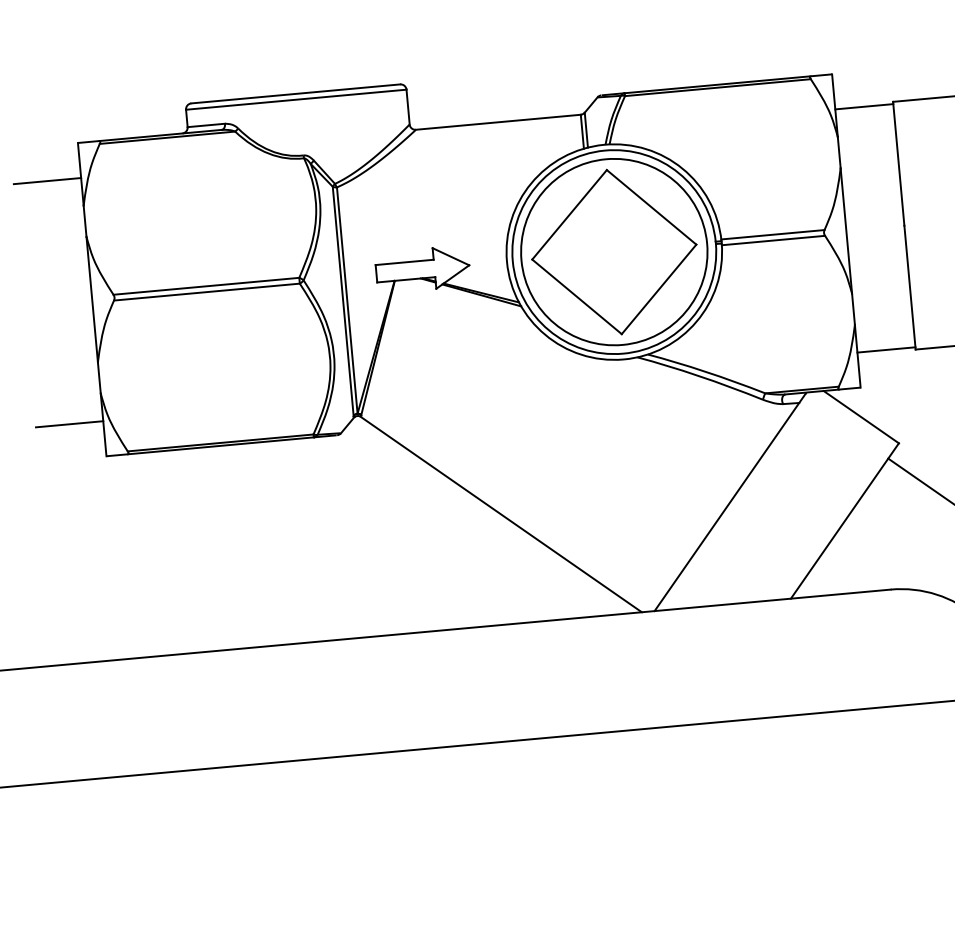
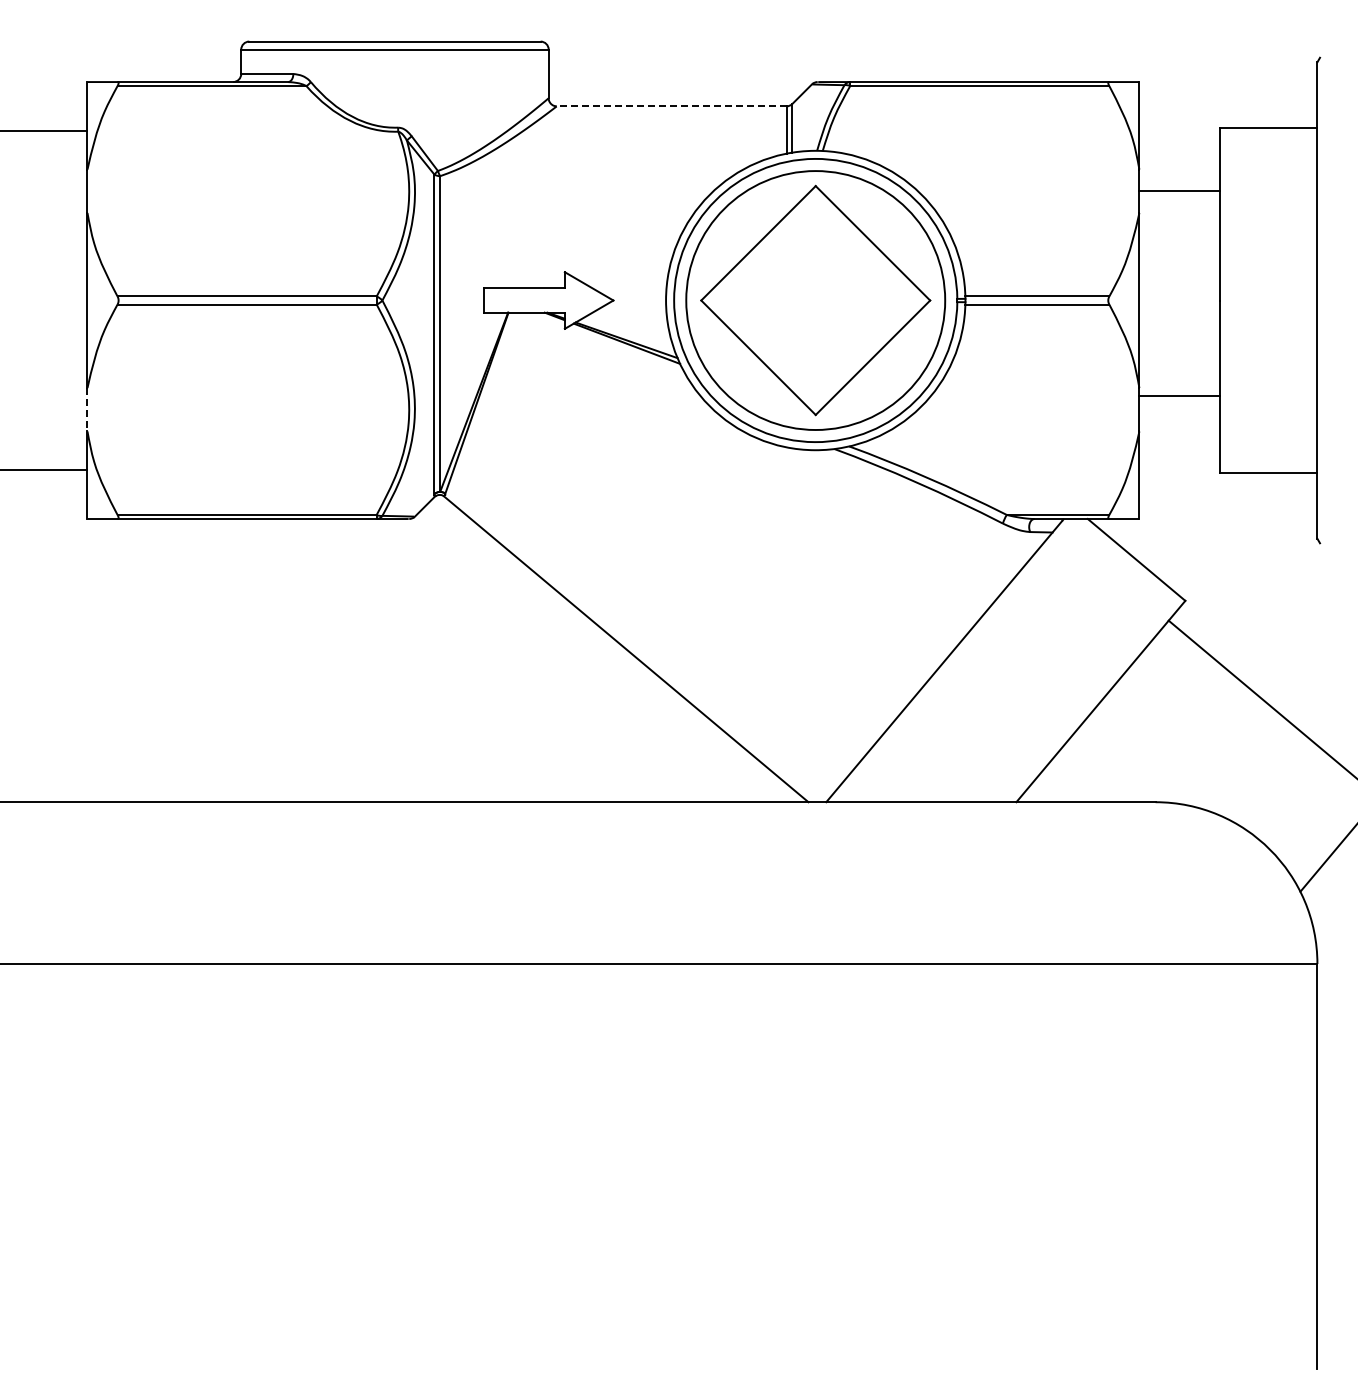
line: (864, 106) -> (1179, 190), moved
line: (498, 122) -> (671, 106), solid -> dashed
line: (886, 350) -> (1179, 396), moved
line: (99, 377) -> (87, 409), solid -> dashed

